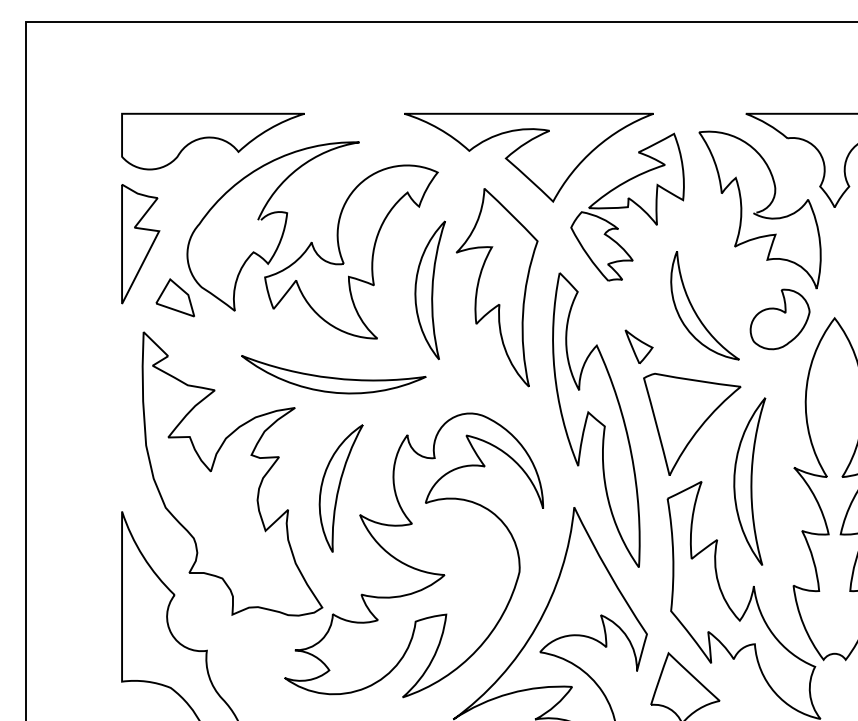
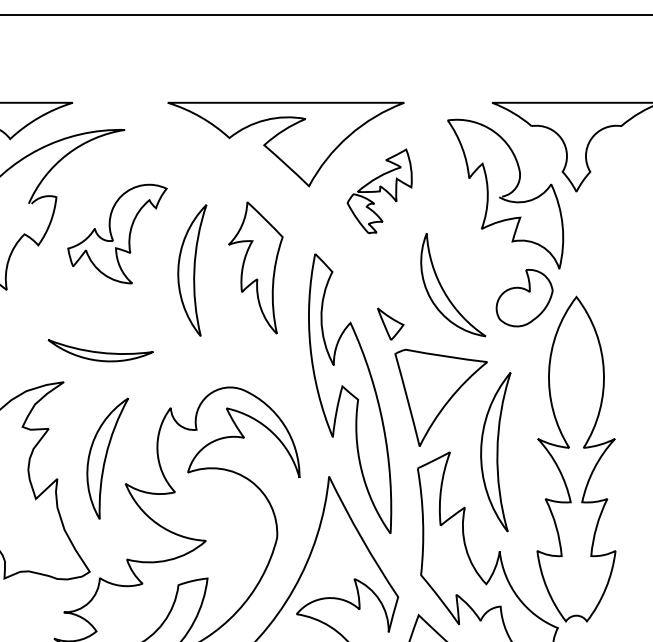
part: (627, 206) -> (379, 190), size x0.6
part: (351, 251) -> (117, 233), size x0.6
part: (496, 287) -> (255, 267), size x0.7
part: (333, 374) -> (100, 350), size x0.6

